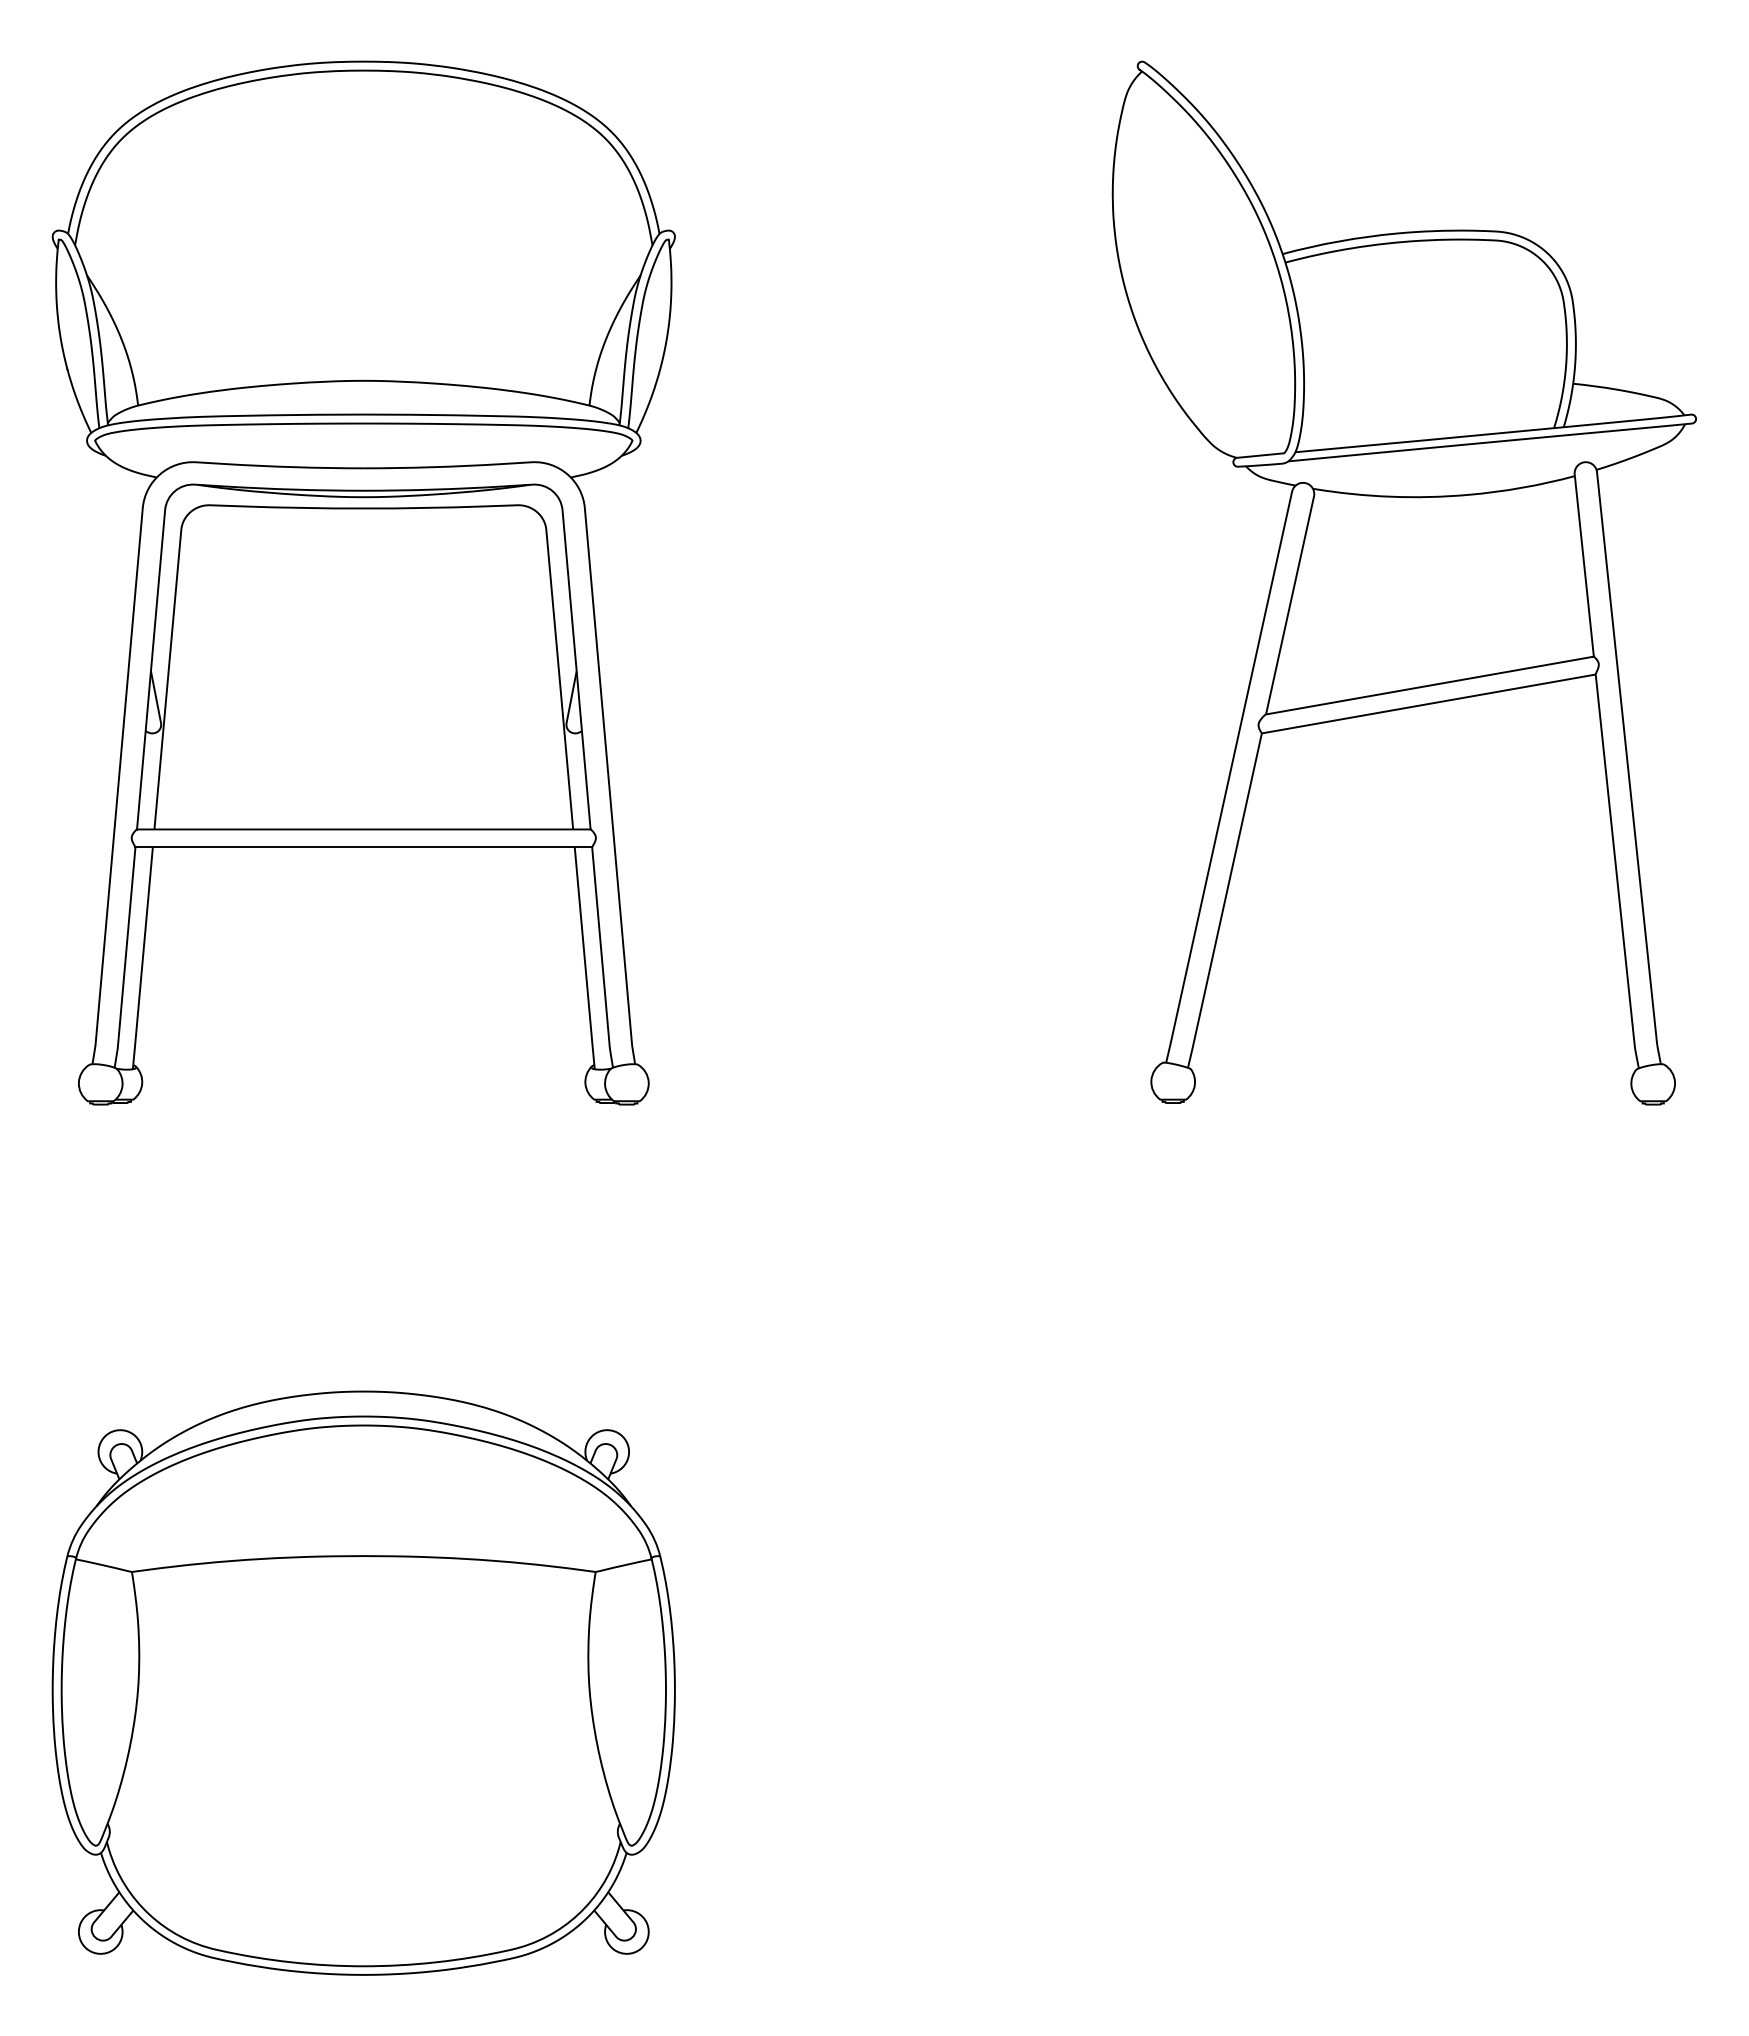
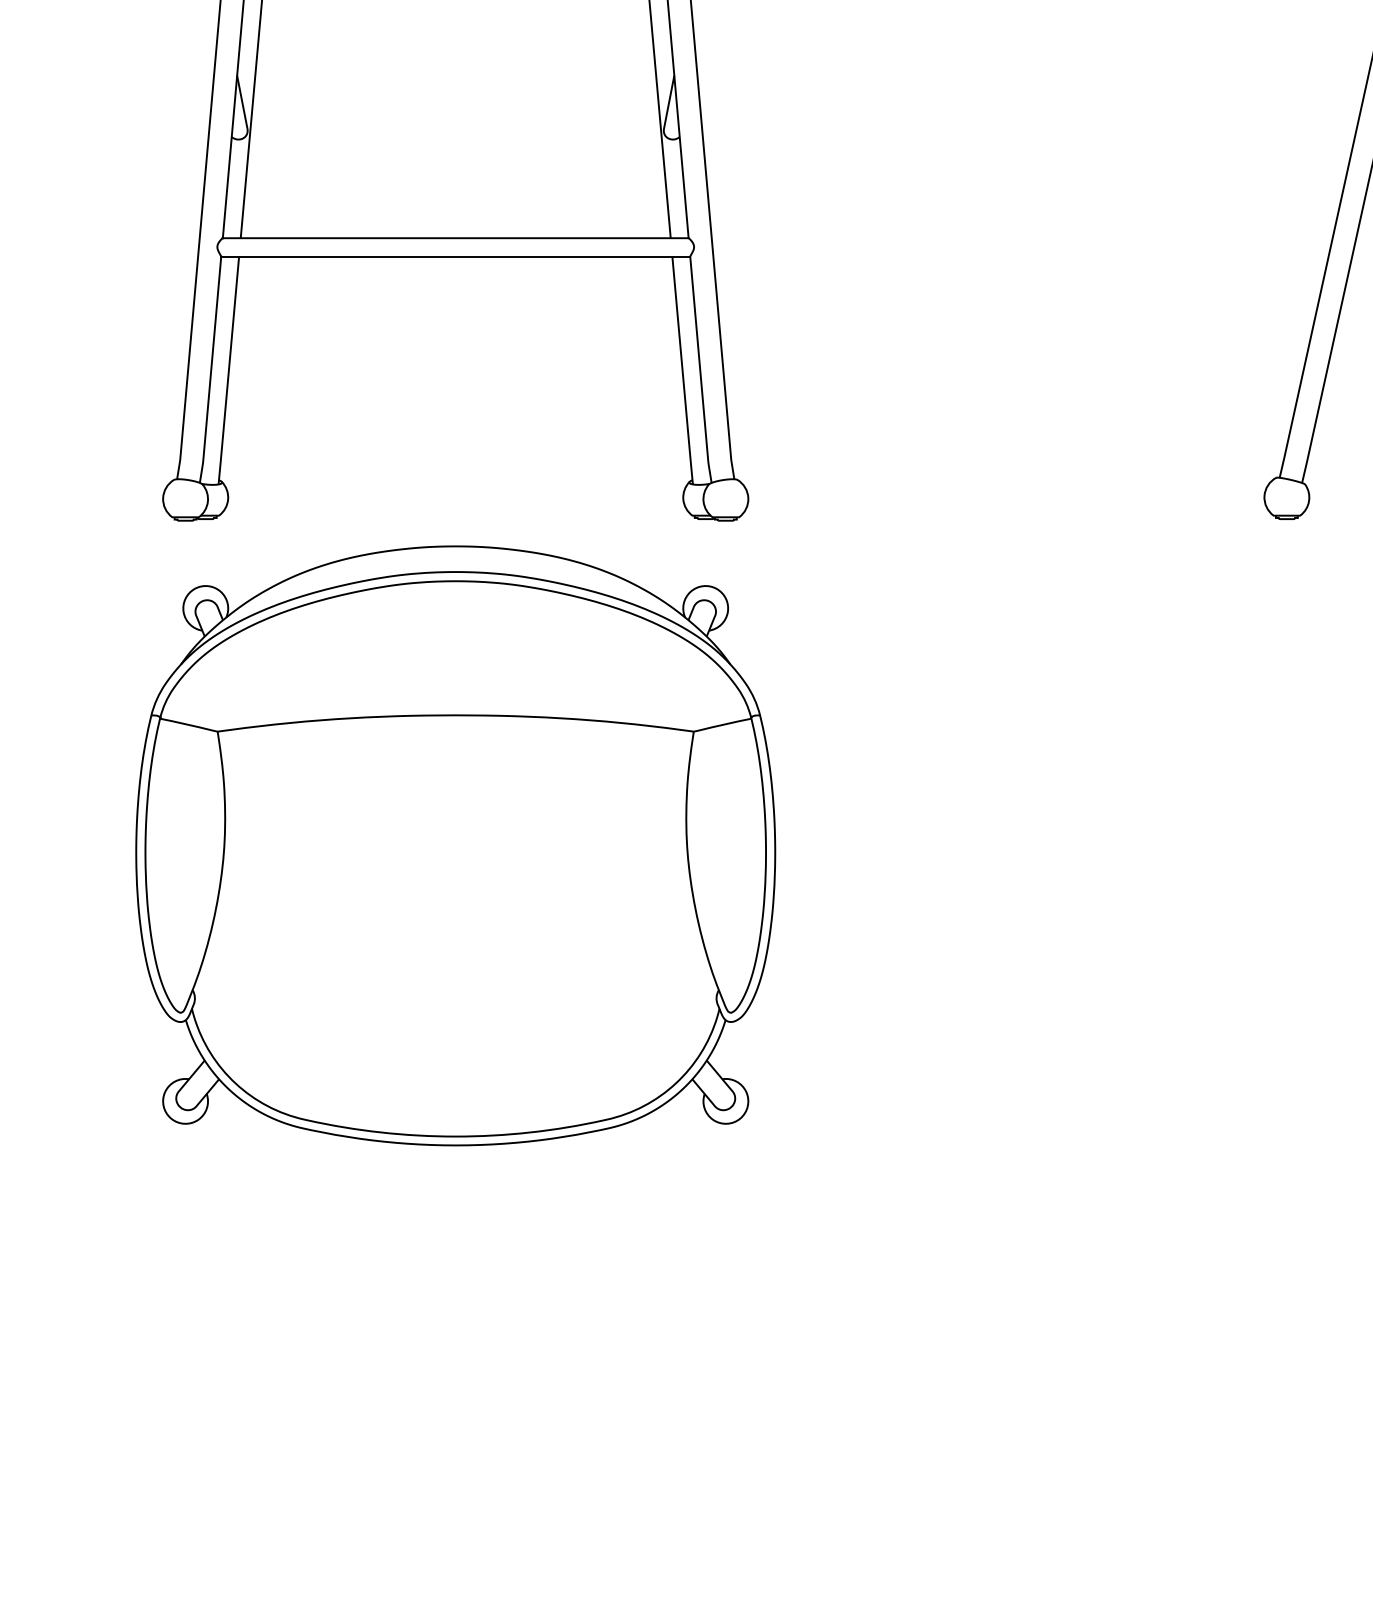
part: (363, 1682) -> (455, 845), moved

